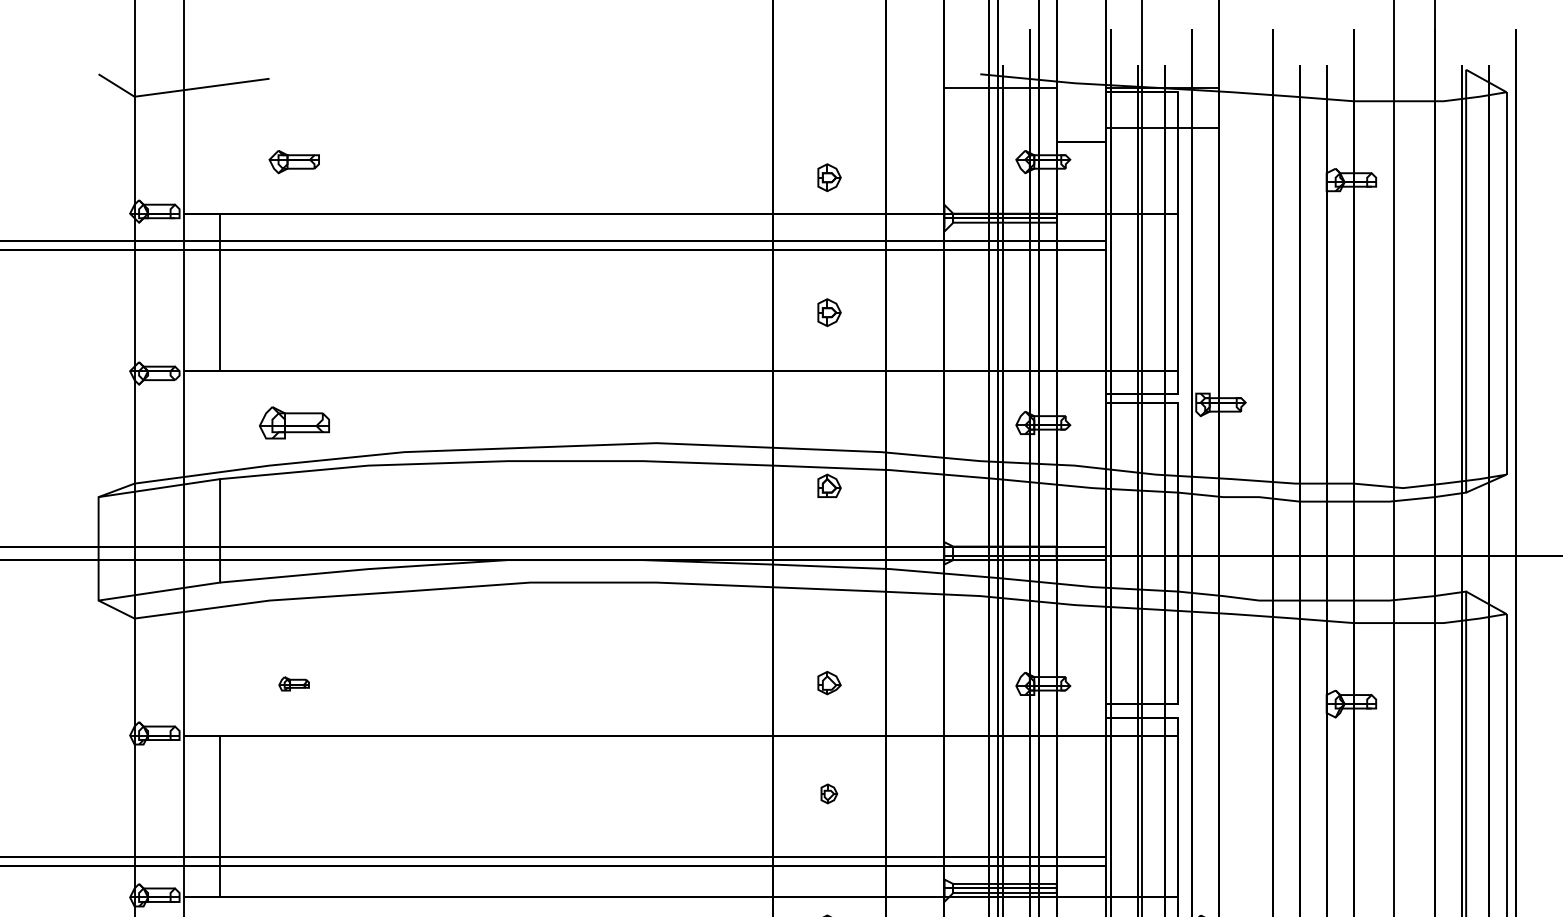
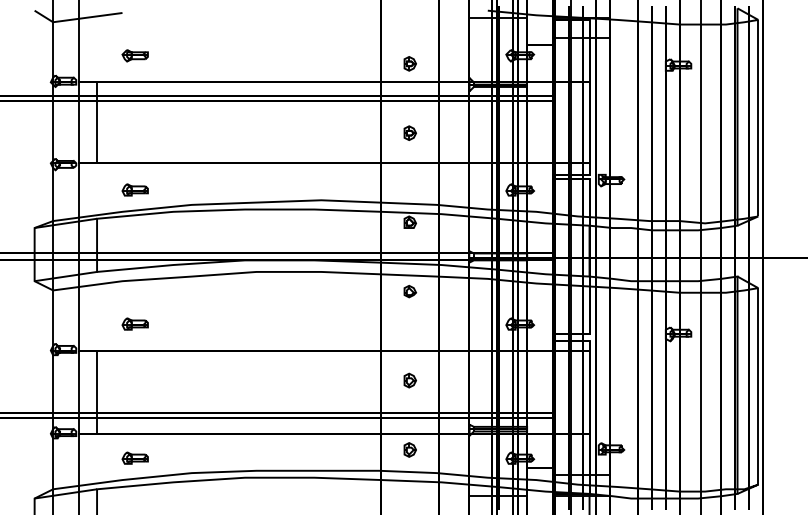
part: (292, 422) -> (134, 189), size x0.71
part: (292, 682) -> (134, 323), size x1.67
part: (827, 682) -> (409, 291), moved
part: (827, 793) -> (409, 380), size x1.43

